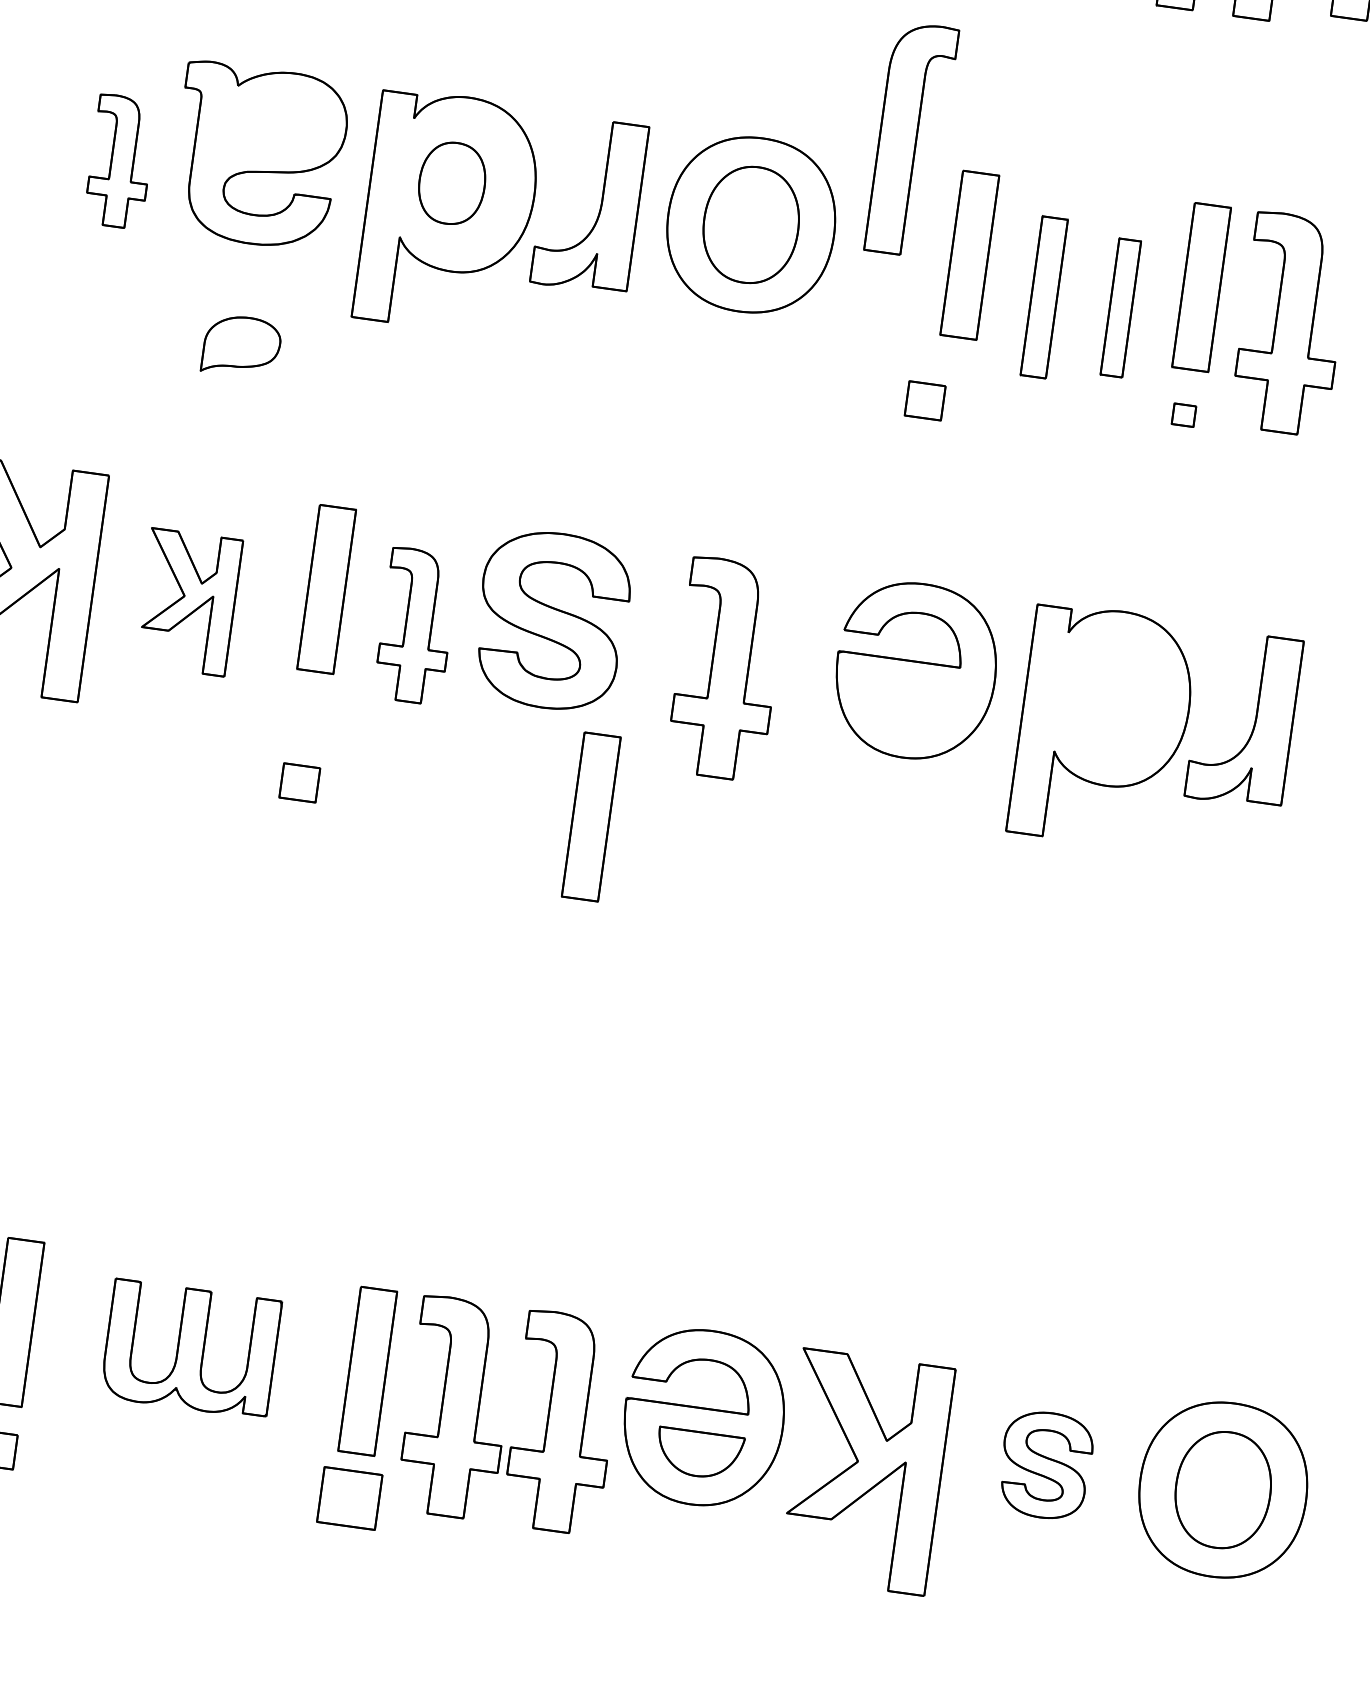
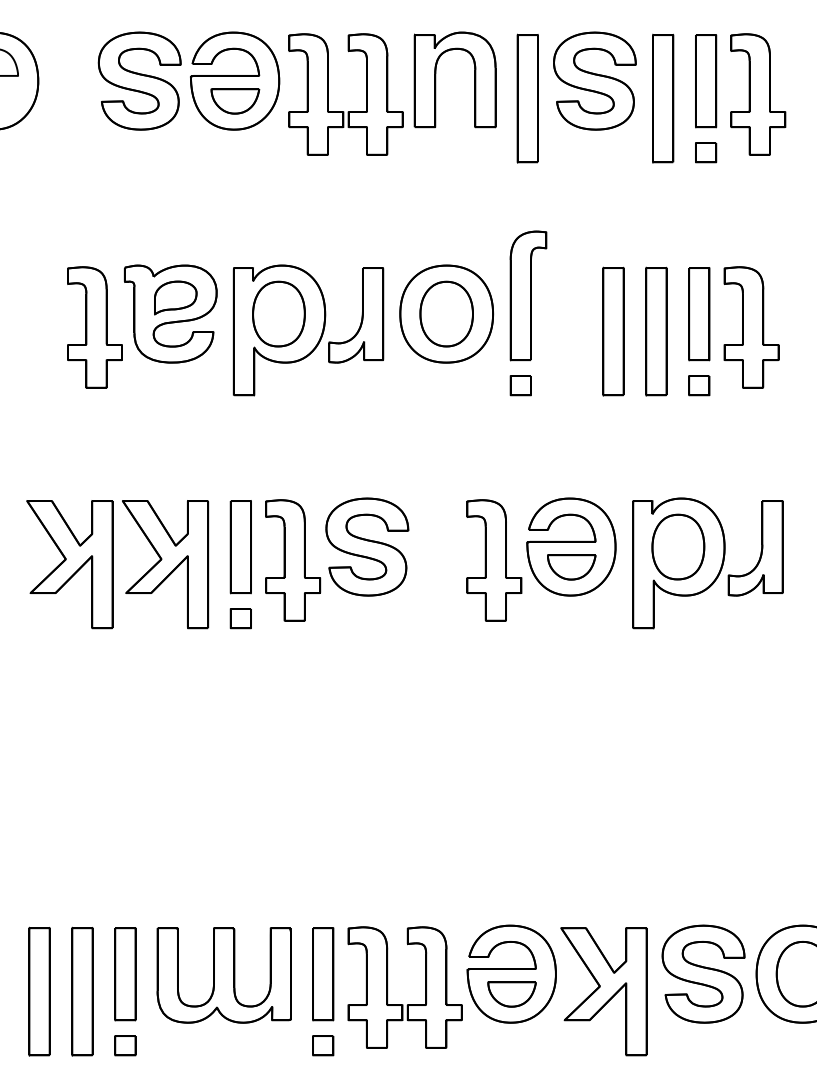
part: (911, 138) -> (528, 295), moved
part: (119, 161) -> (94, 327), size x1.67
part: (451, 182) -> (278, 313), size x1.43
part: (970, 256) -> (569, 314), removed
part: (1044, 297) -> (613, 331), size x1.43
part: (1120, 307) -> (656, 331), size x1.67
part: (241, 345) -> (175, 297), moved
part: (924, 400) -> (520, 385), moved
part: (1184, 414) -> (699, 385), size x1.67
part: (187, 601) -> (165, 564), size x1.67
part: (417, 626) -> (293, 560), size x1.43
part: (727, 669) -> (494, 560), moved
part: (1107, 696) -> (678, 546), added
part: (911, 707) -> (571, 567), added
part: (299, 782) -> (240, 618), moved
part: (590, 817) -> (403, 652), removed
part: (189, 1349) -> (223, 975), size x1.43
part: (1045, 1464) -> (703, 973), size x1.67
part: (350, 1498) -> (323, 1045), size x0.62

